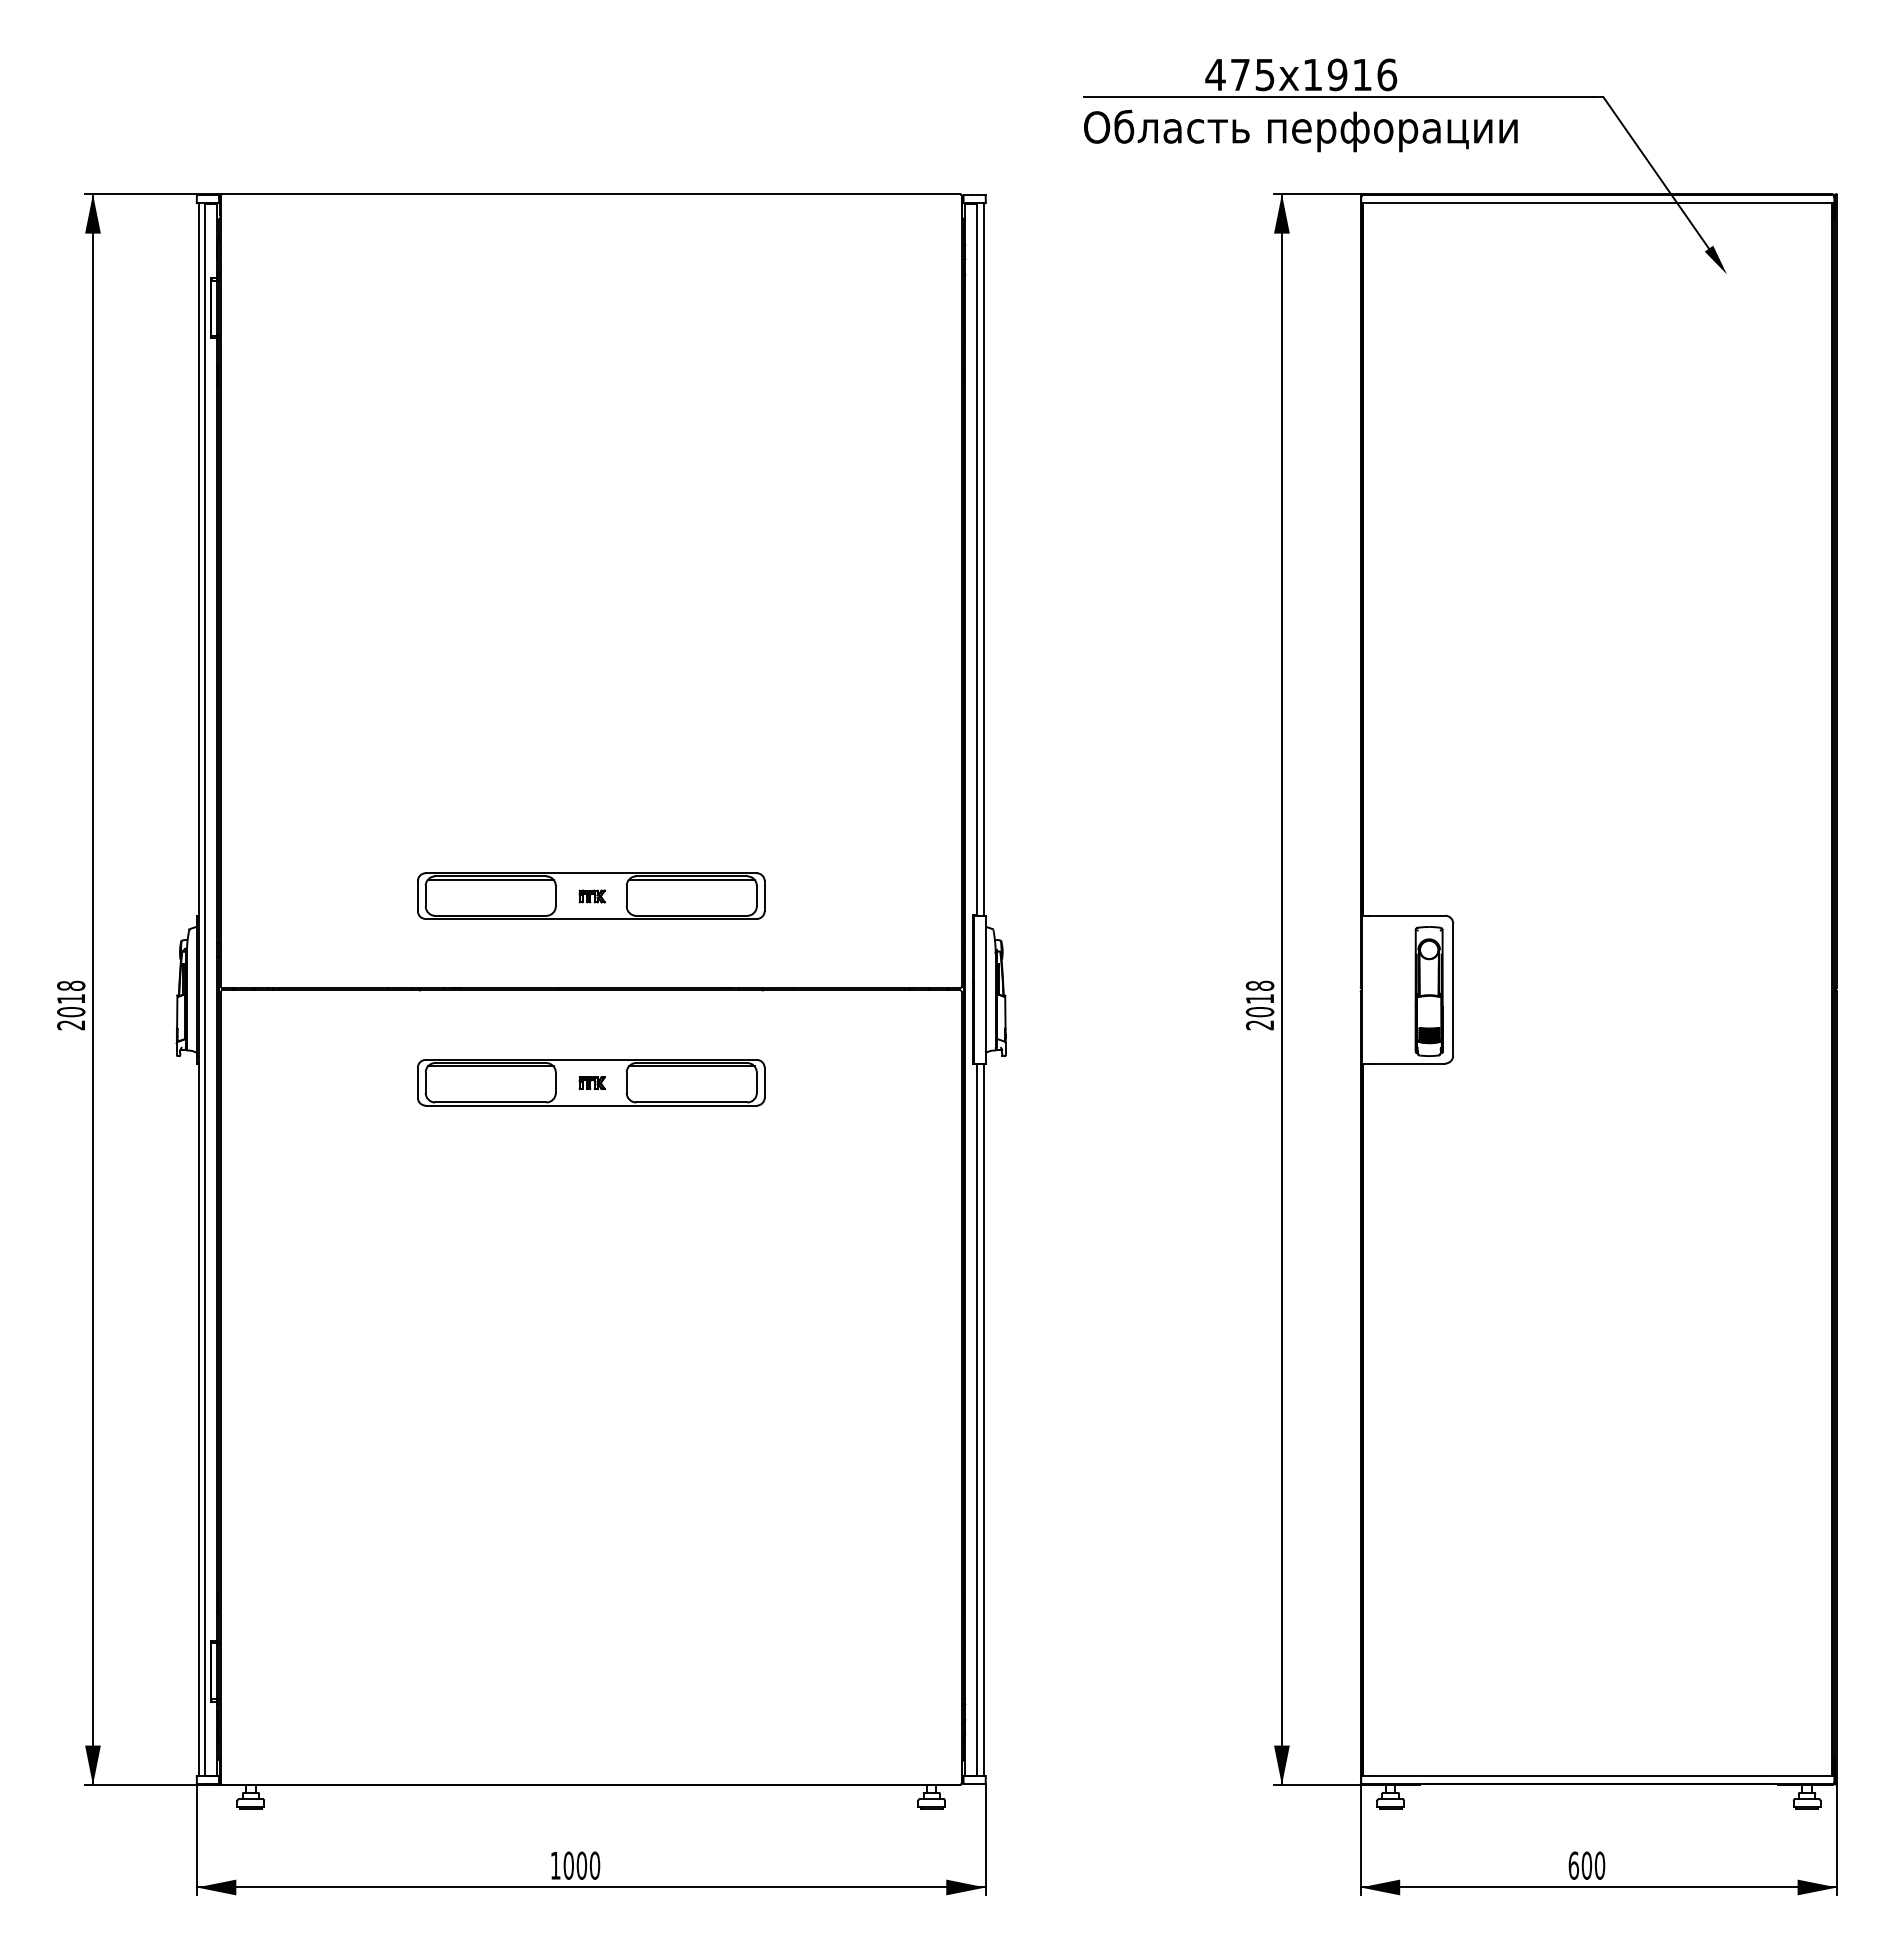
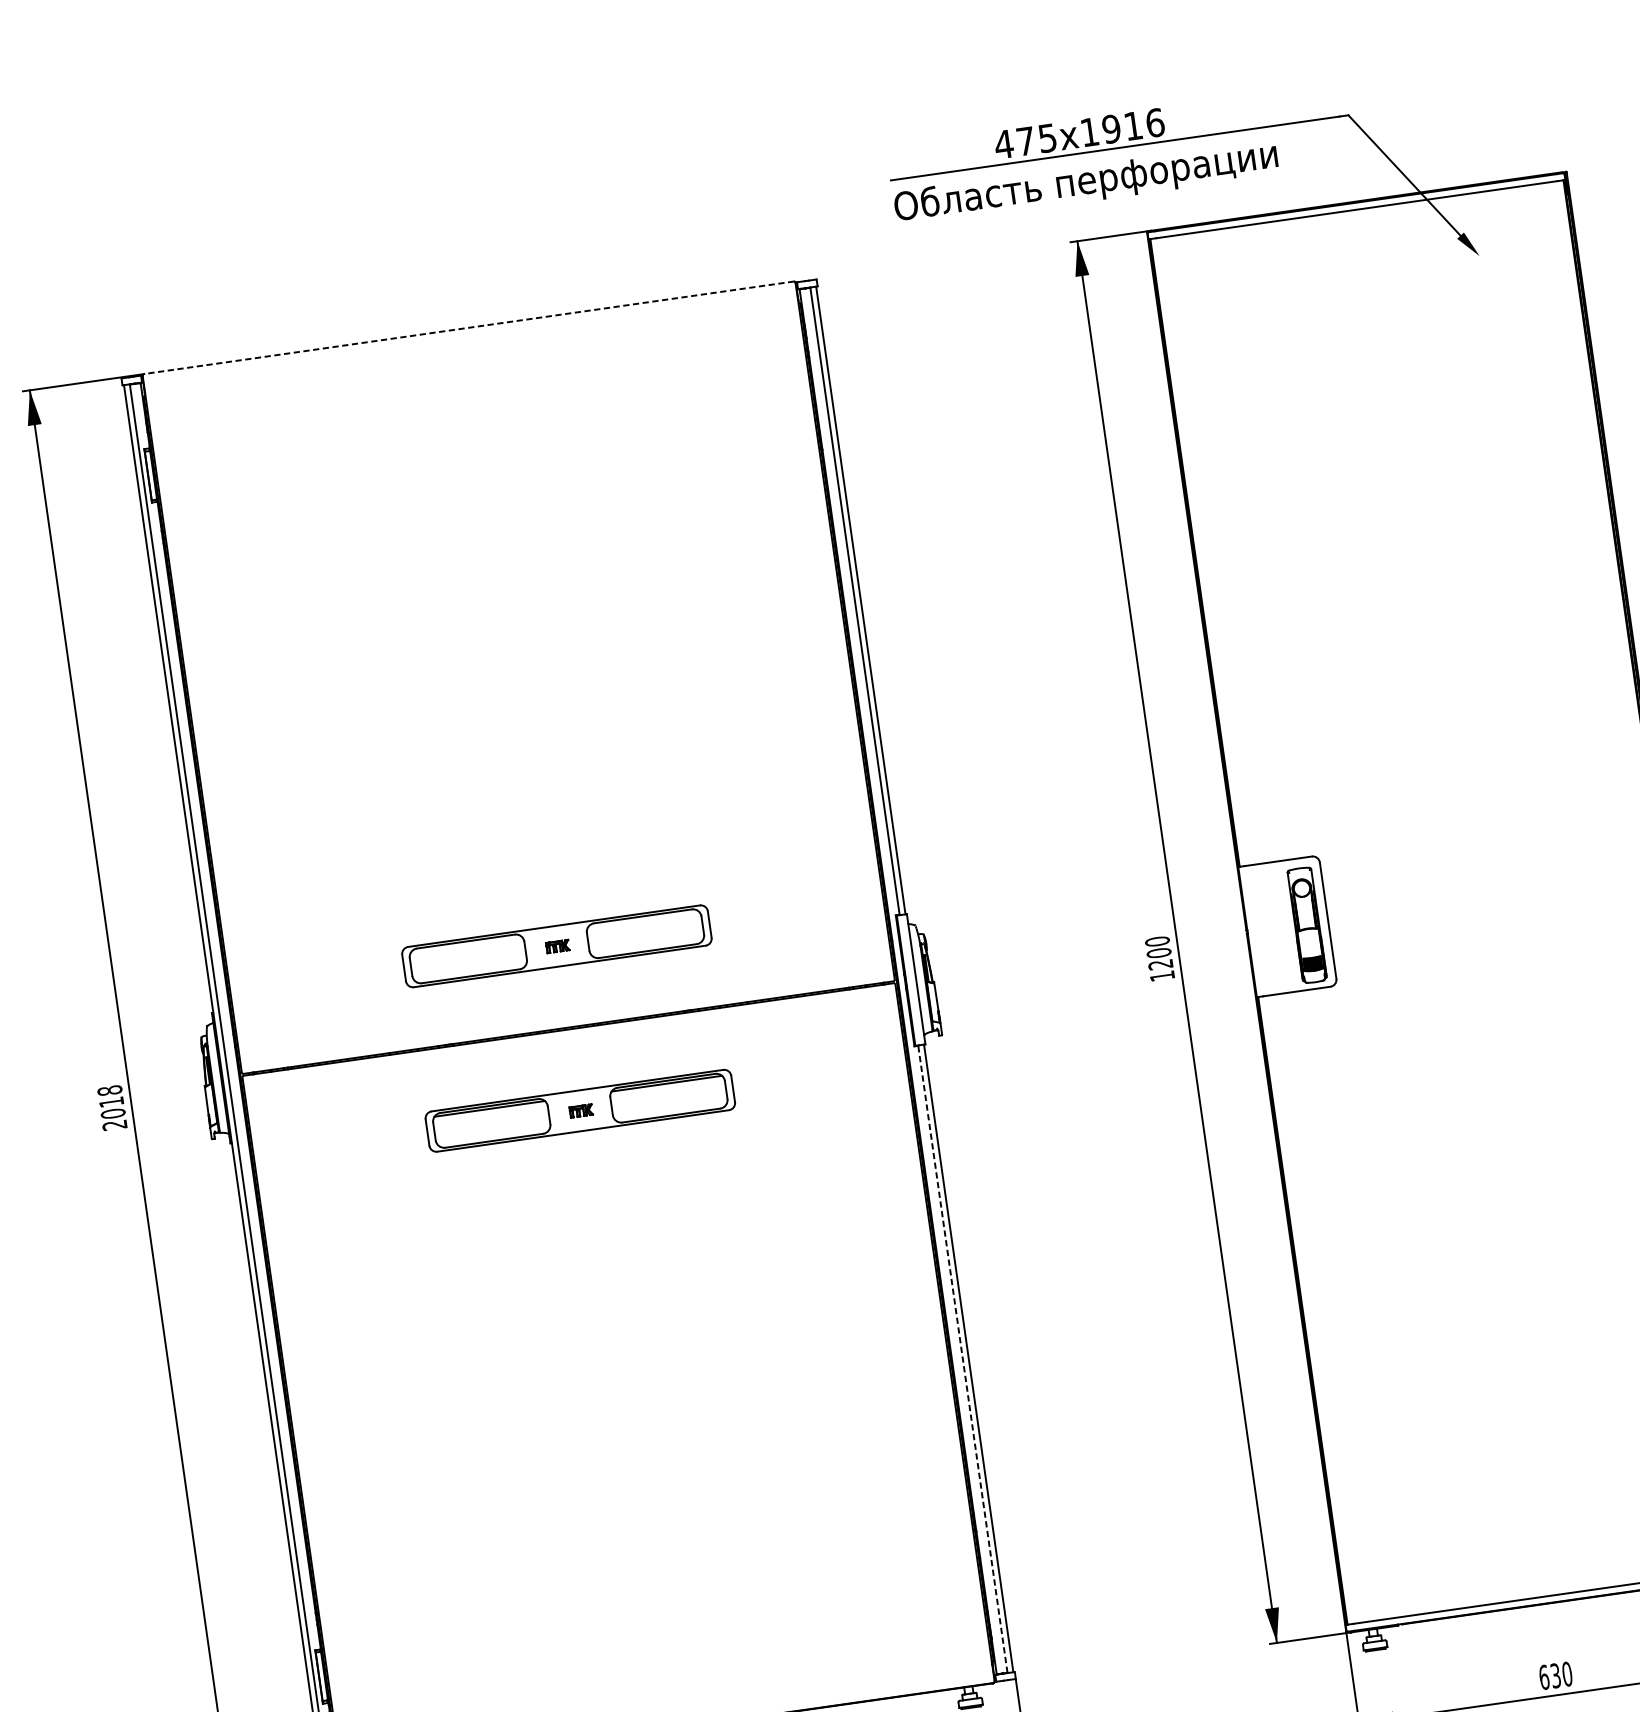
line: (590, 194) -> (468, 328), solid -> dashed
line: (490, 879) -> (466, 944), removed
line: (691, 879) -> (643, 919), removed
text: (1259, 1005) -> (1159, 958), 2018 -> 1200
line: (977, 1419) -> (962, 1359), solid -> dashed
text: (1586, 1865) -> (1555, 1675), 600 -> 630

